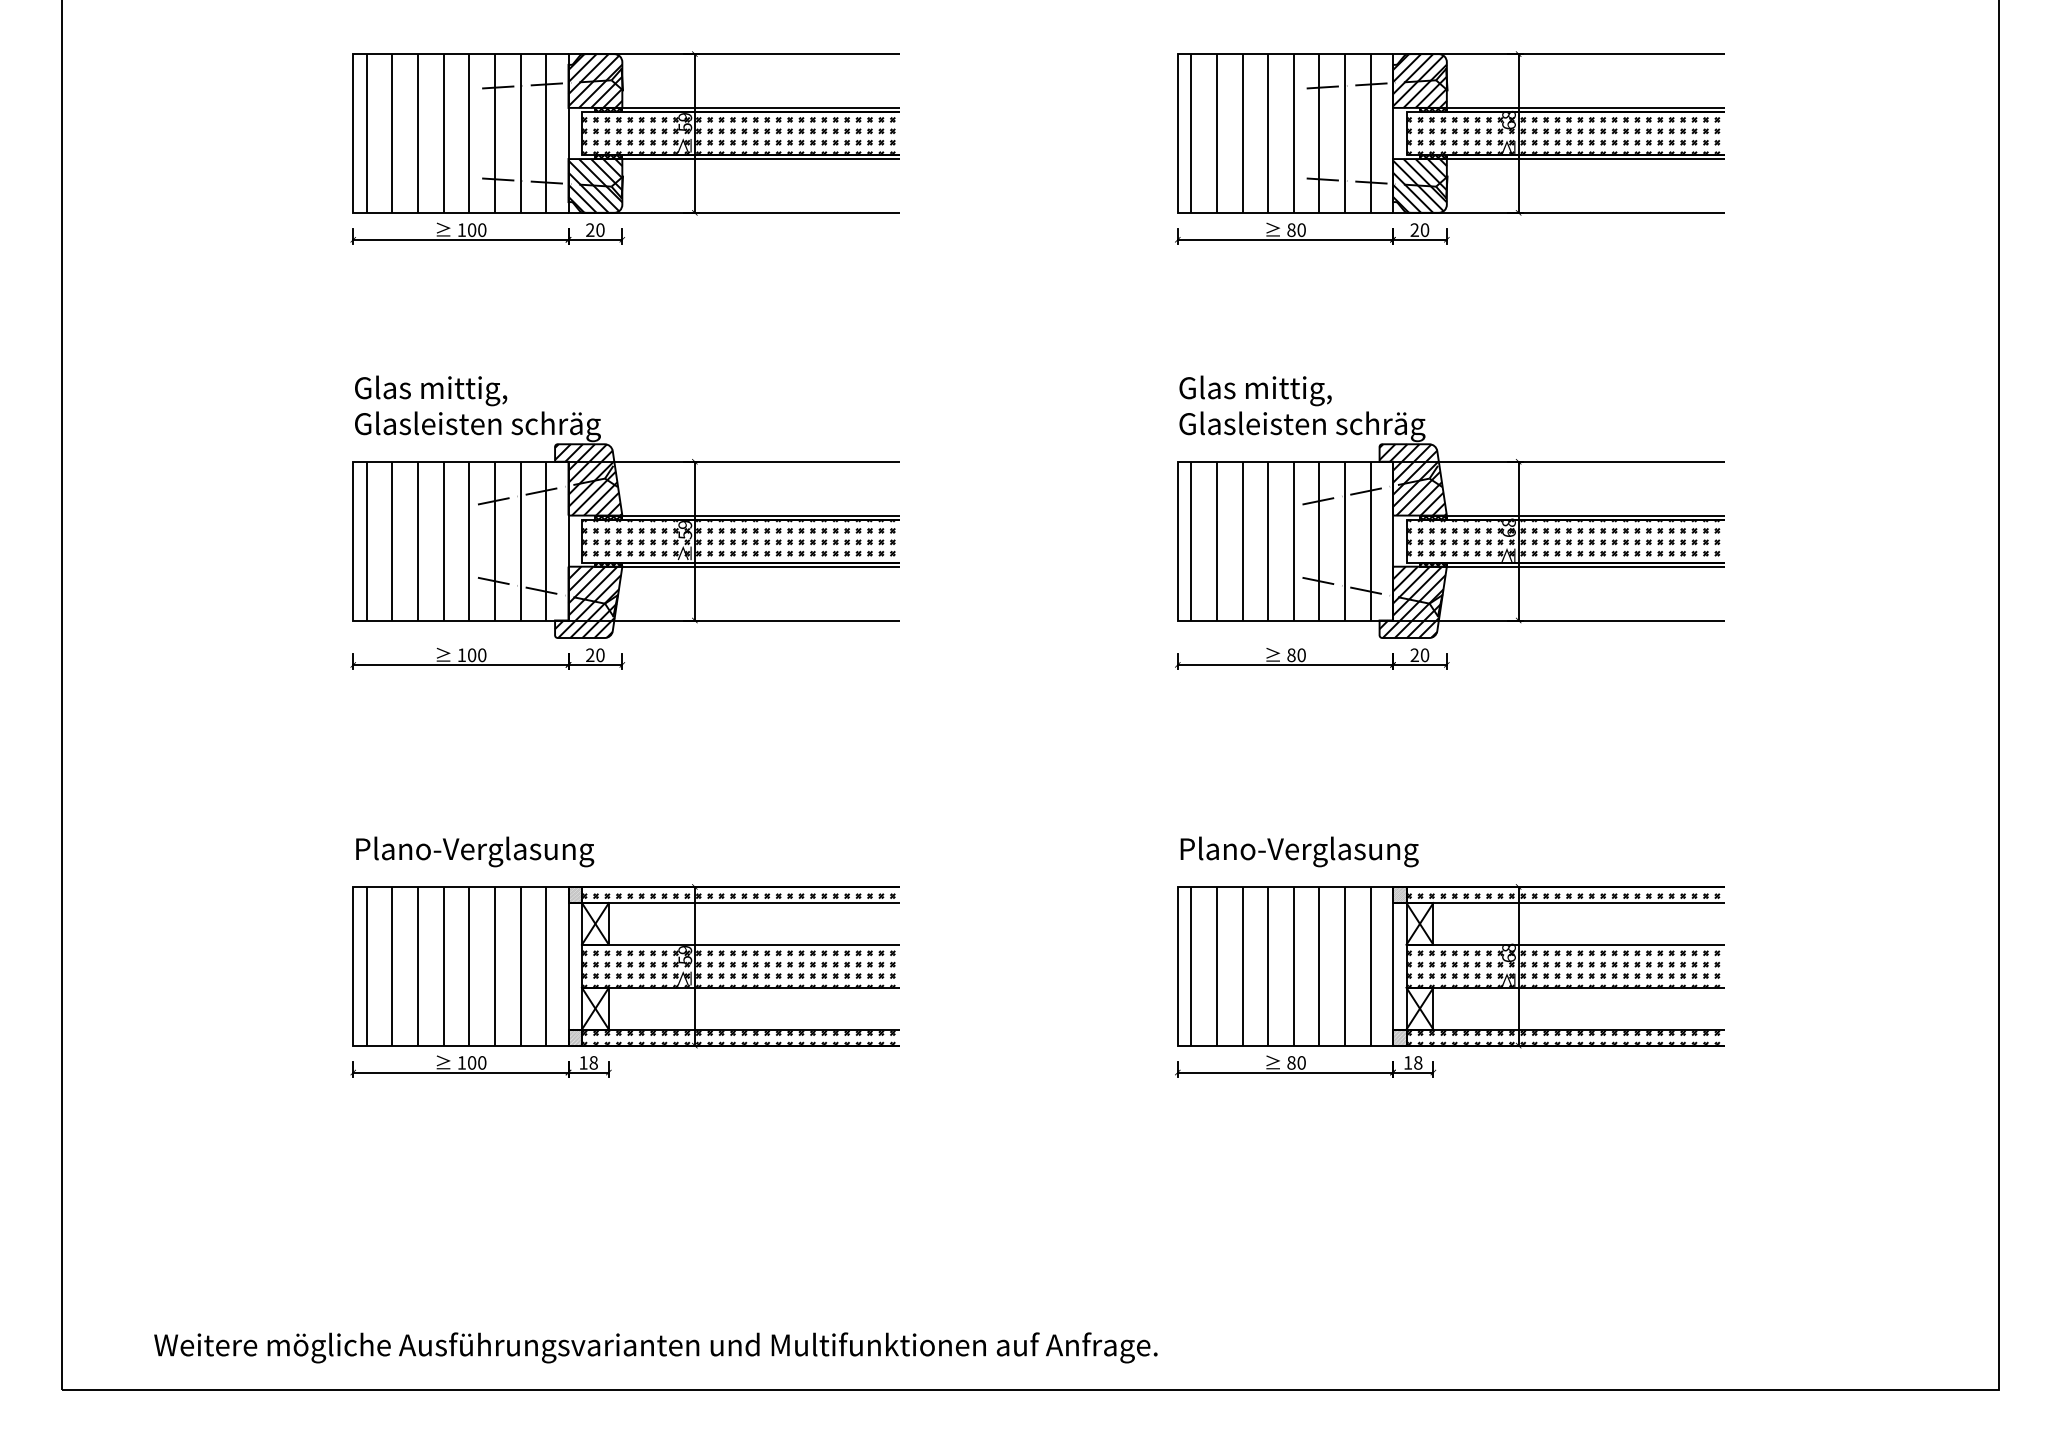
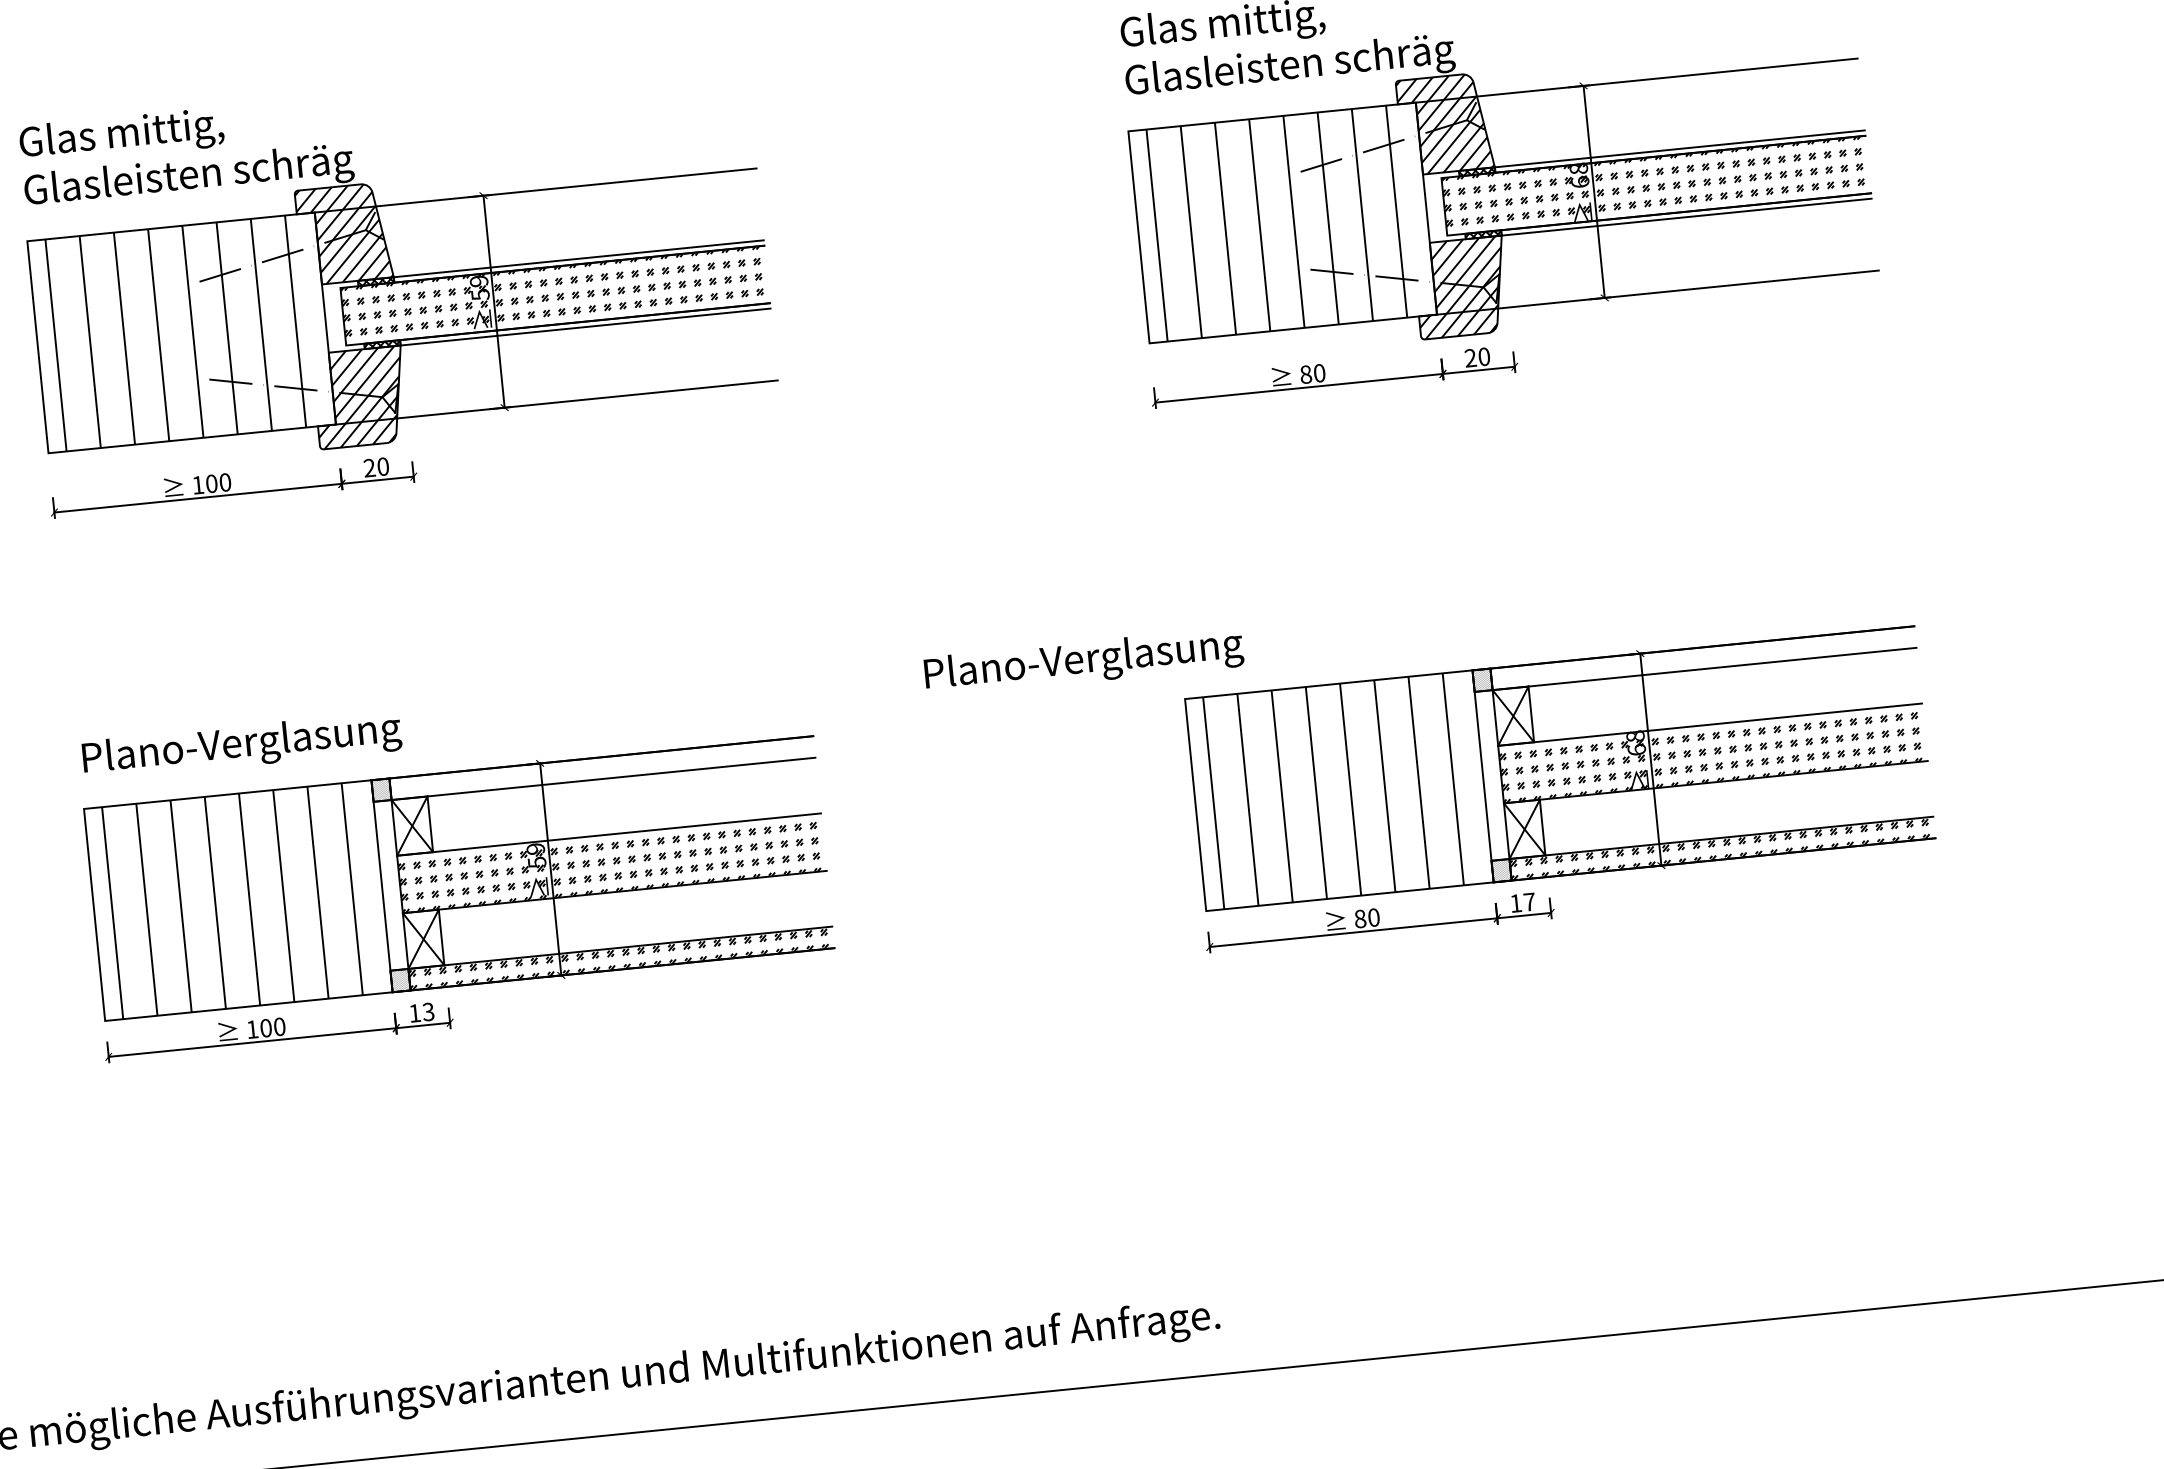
text: (1299, 851) -> (1083, 661), moved
hatch: (738, 892) -> (599, 765), removed
hatch: (1562, 892) -> (1699, 655), removed
text: (593, 1062) -> (428, 1011), 18 -> 13
text: (1418, 1062) -> (1529, 901), 18 -> 17

